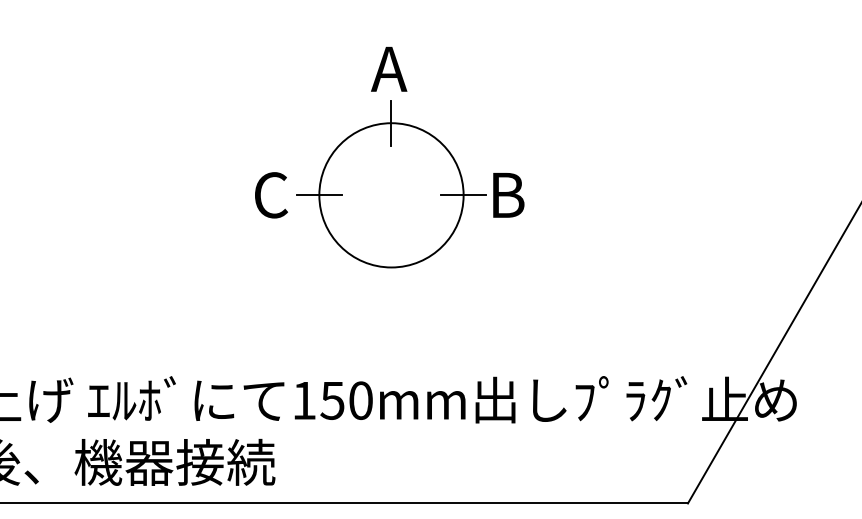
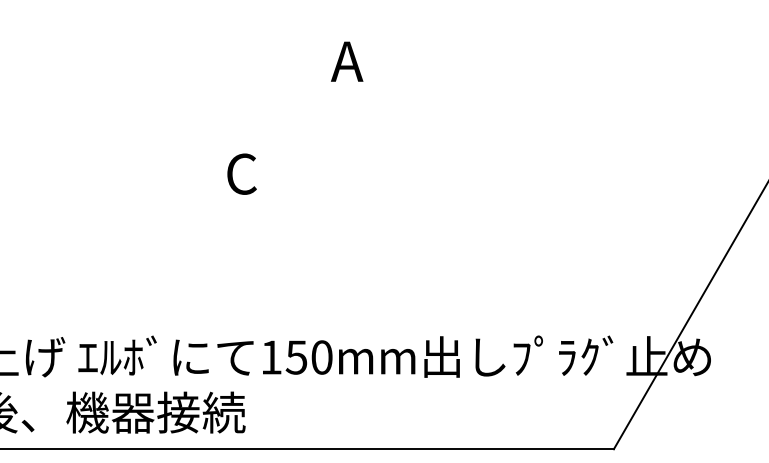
part: (409, 184) -> (365, 164), removed

